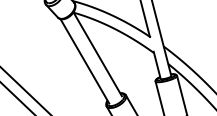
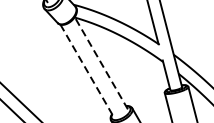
line: (97, 53) -> (101, 62), solid -> dashed
line: (84, 61) -> (86, 71), solid -> dashed

